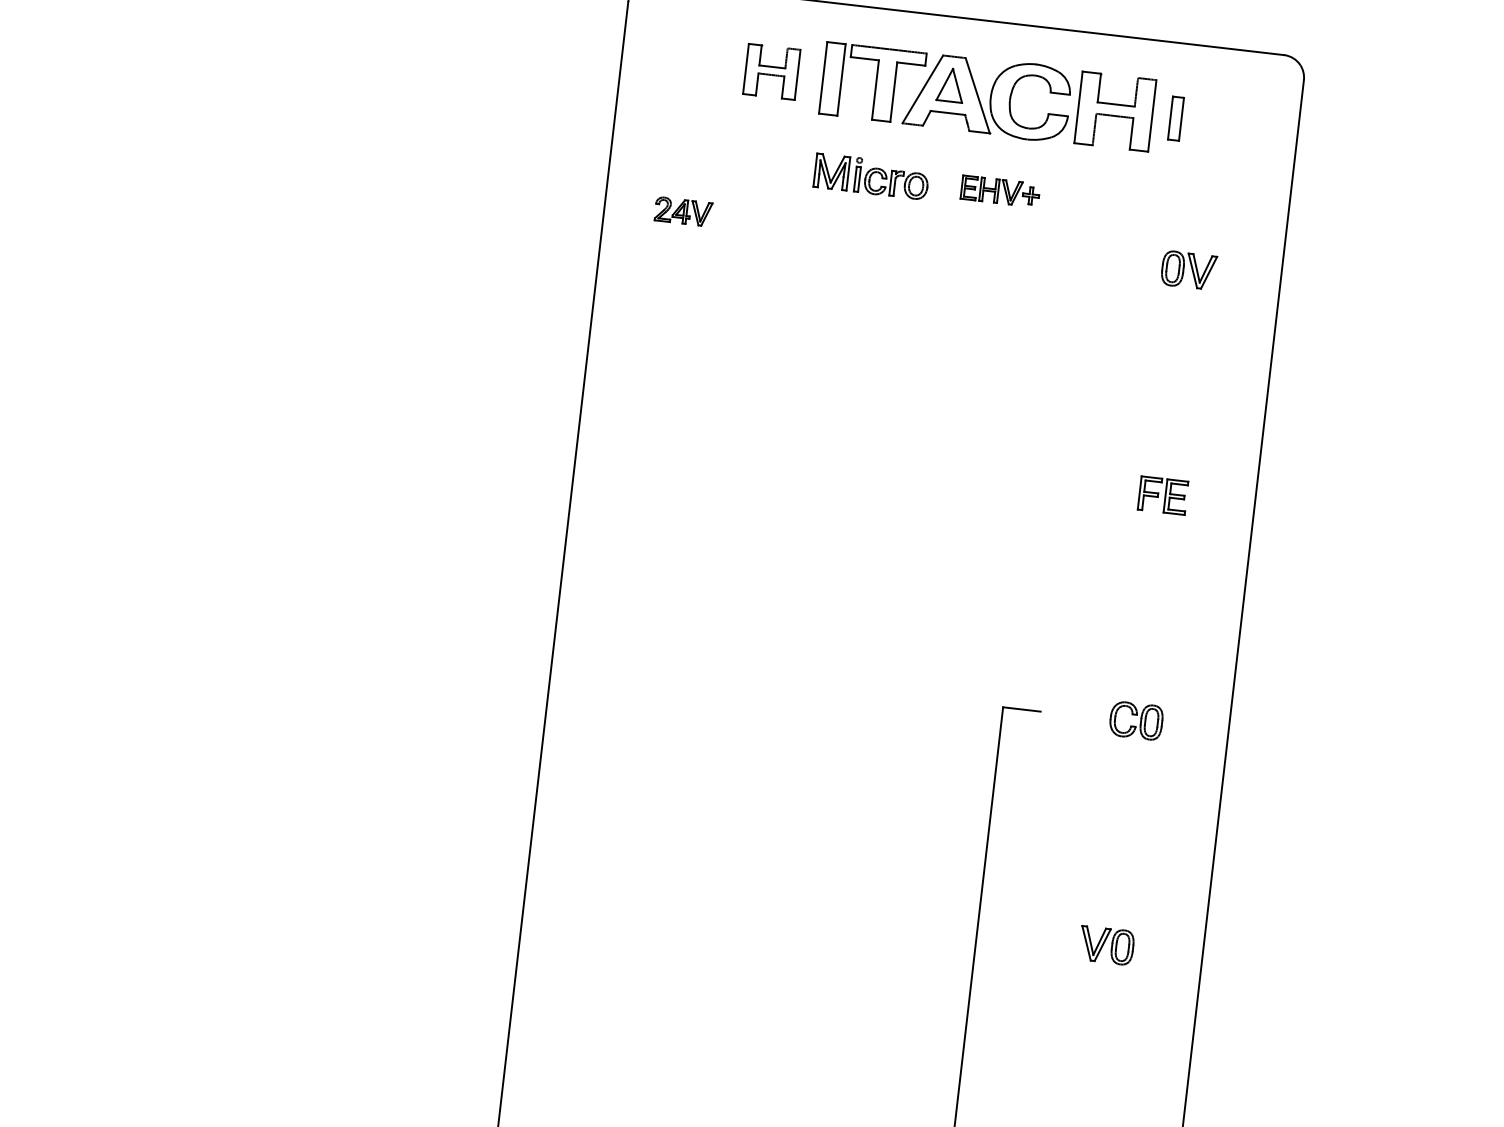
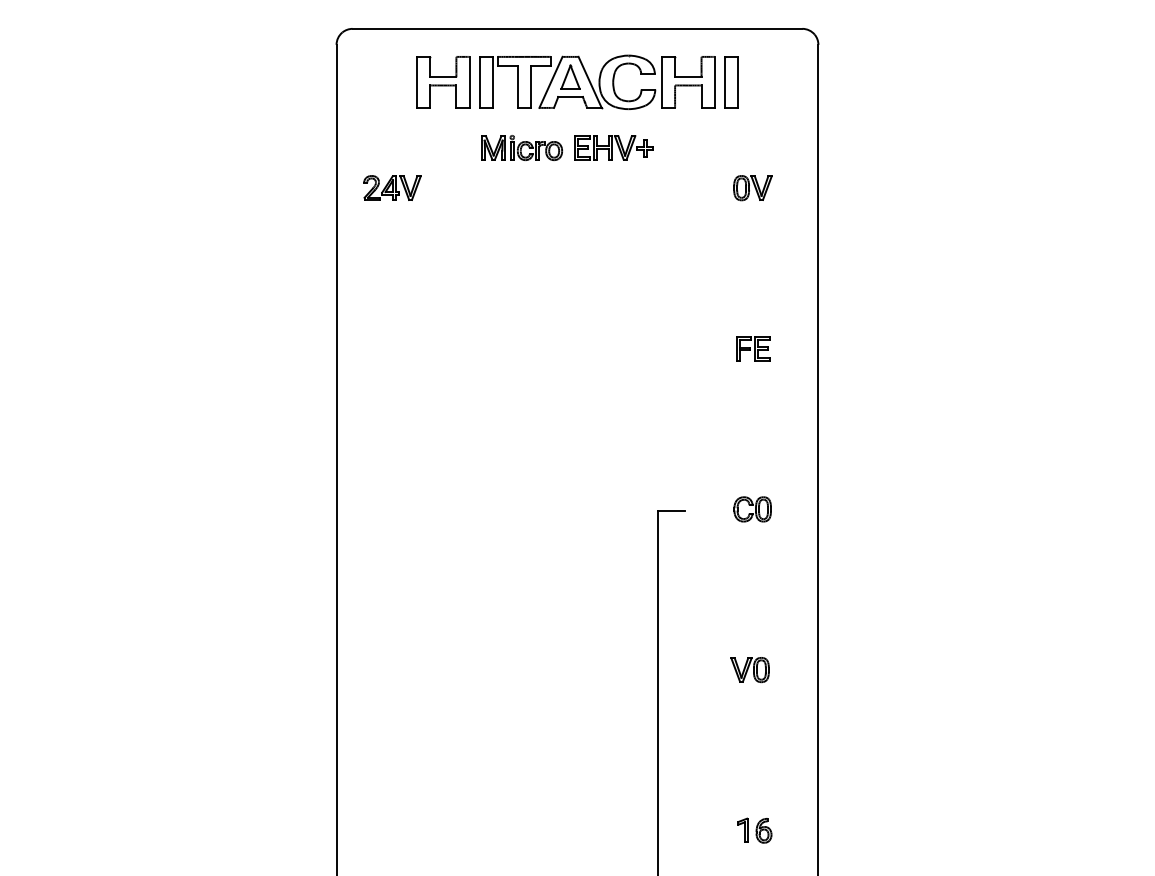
part: (772, 72) -> (443, 82), size x1.43
part: (1175, 118) -> (731, 82), size x1.67
part: (999, 190) -> (613, 147), size x1.43
part: (683, 211) -> (392, 187), size x1.43

